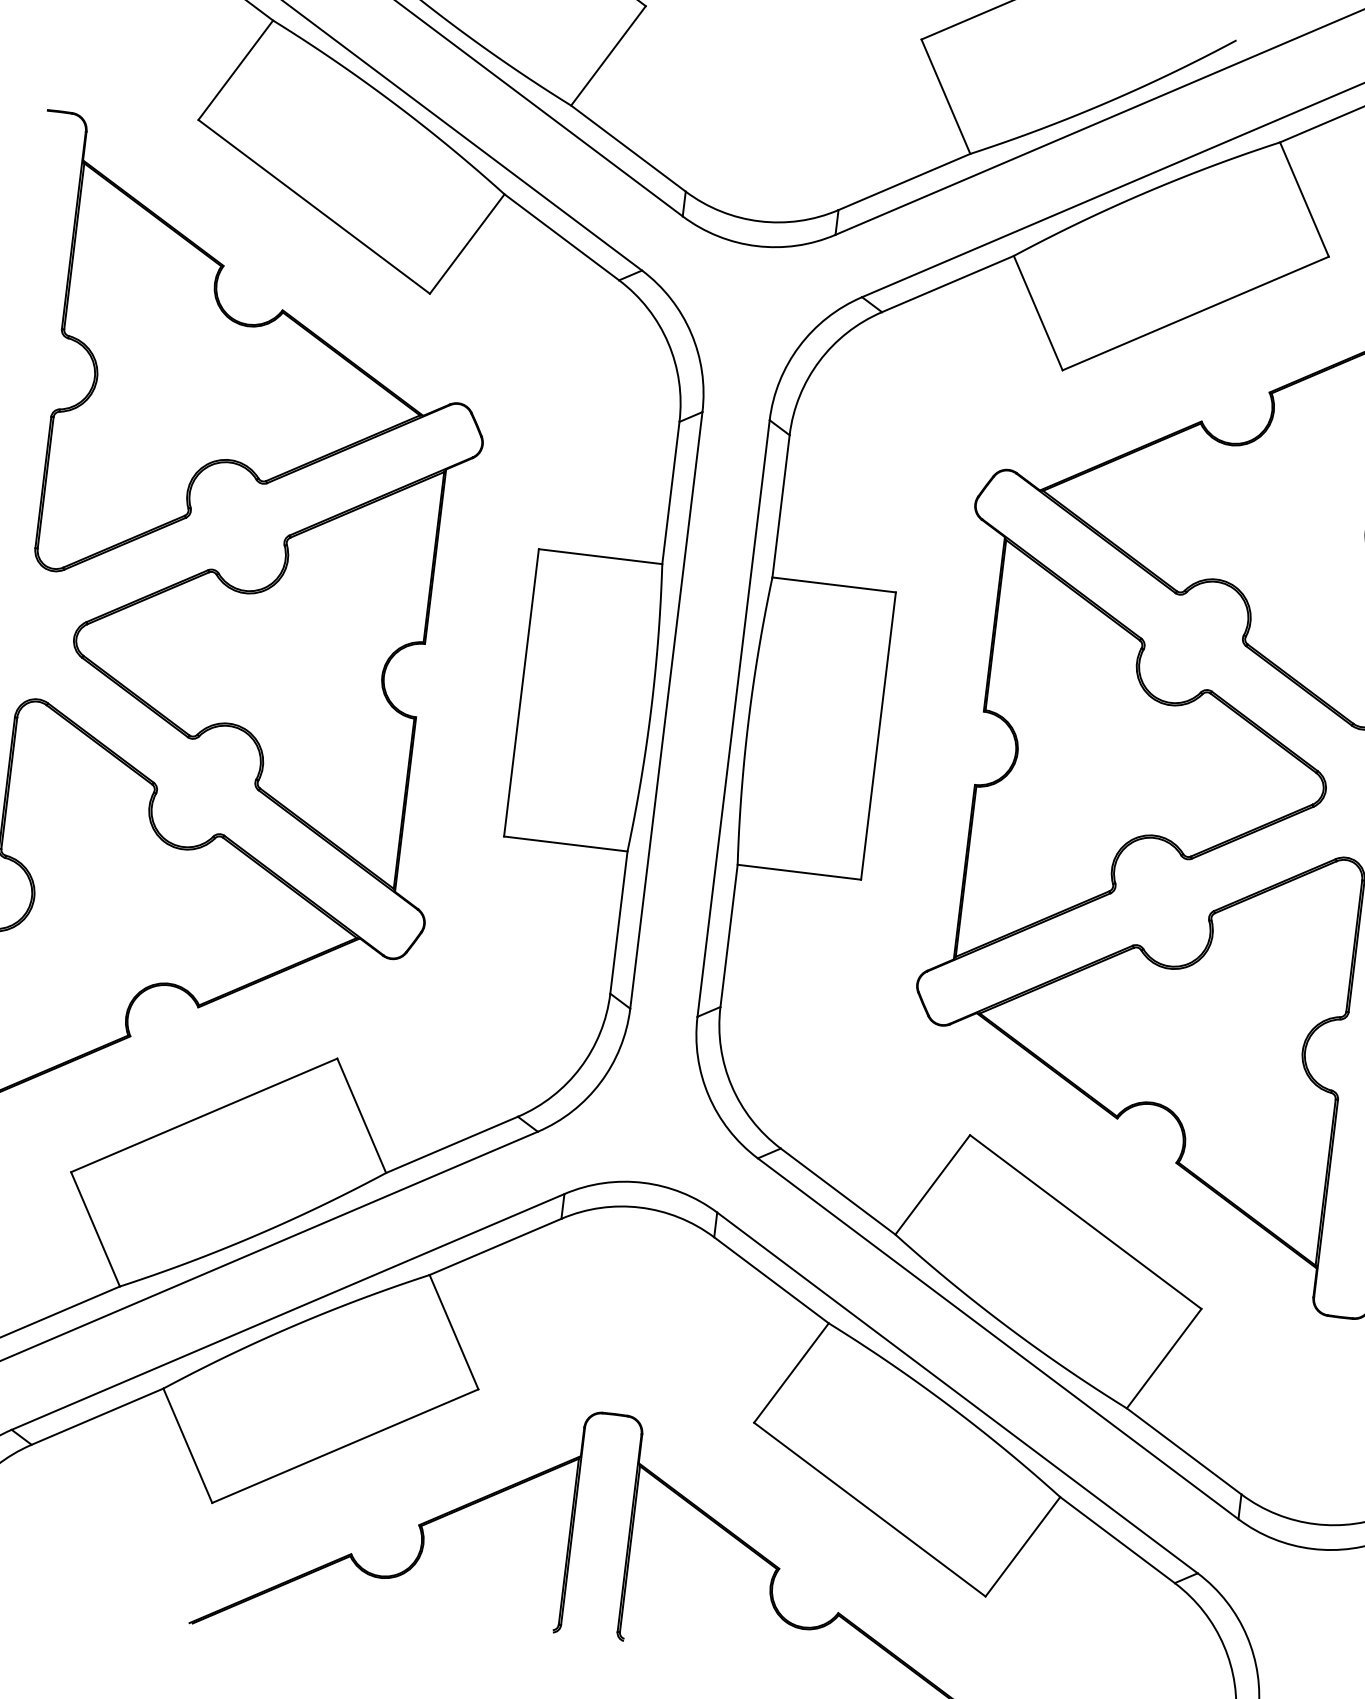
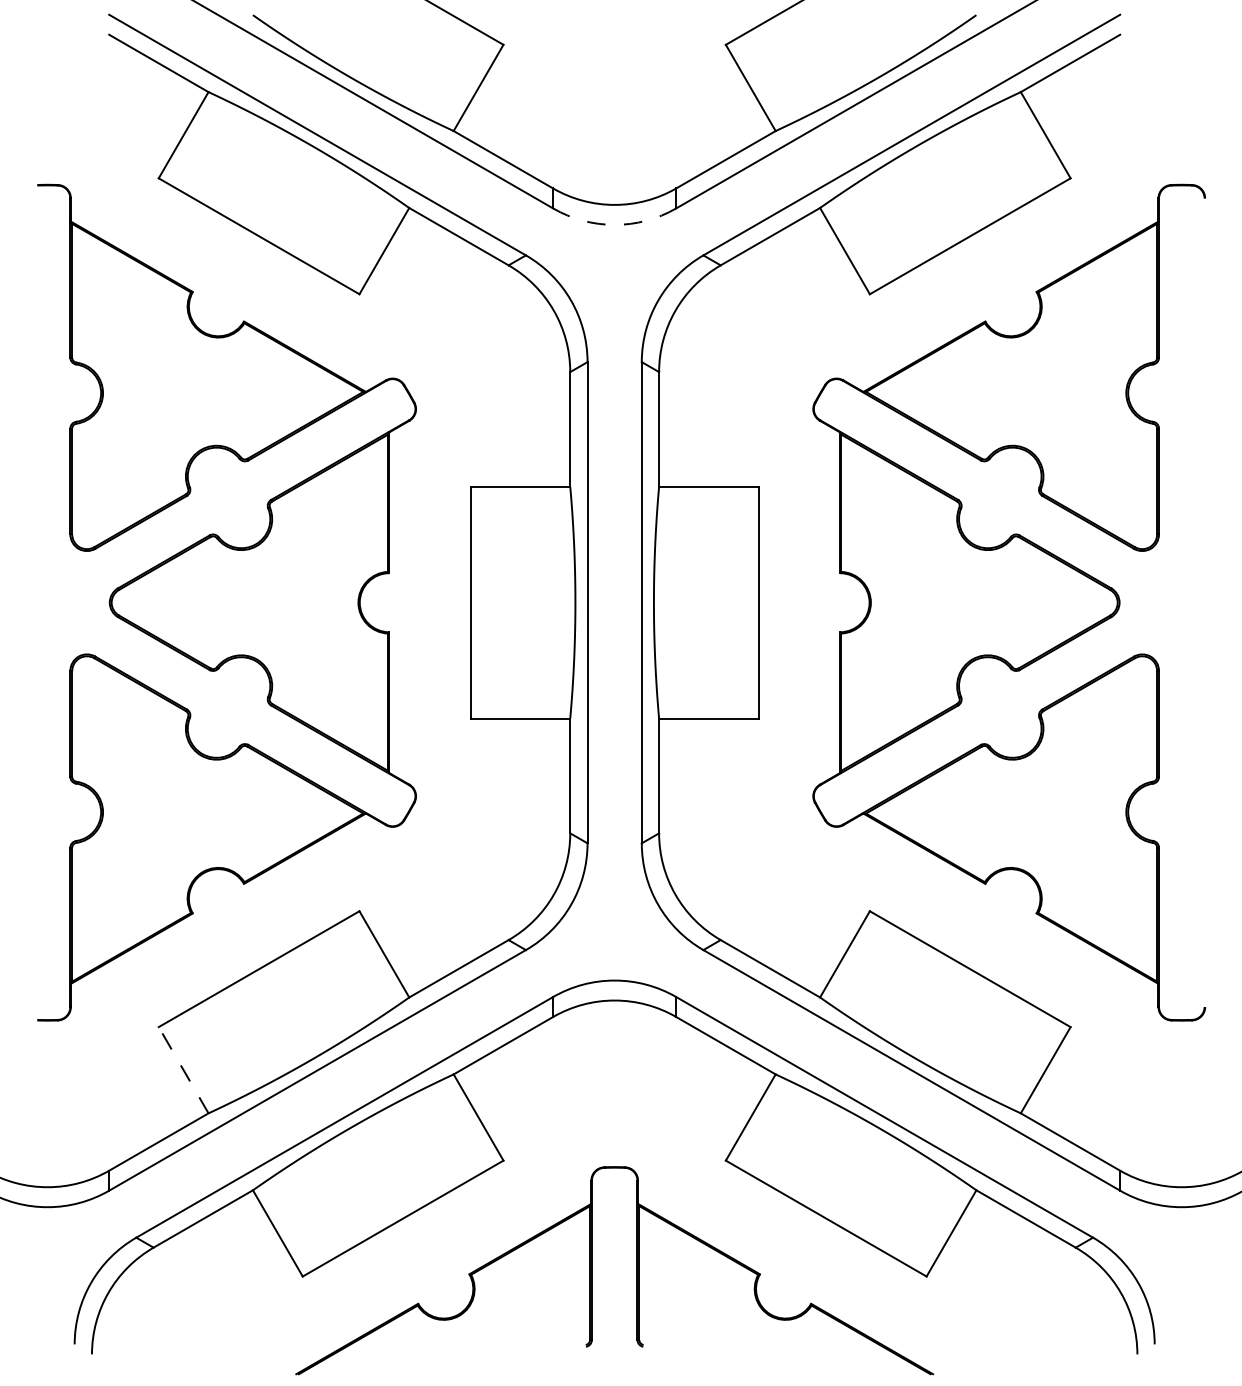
arc: (756, 245) -> (614, 224), solid -> dashed
line: (95, 1229) -> (183, 1070), solid -> dashed

